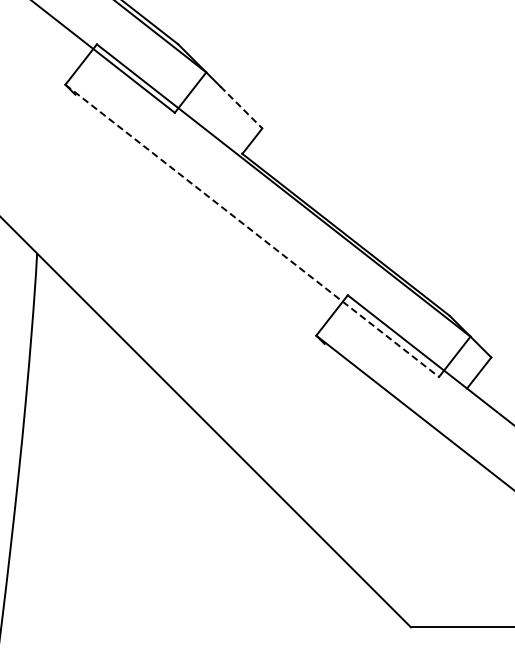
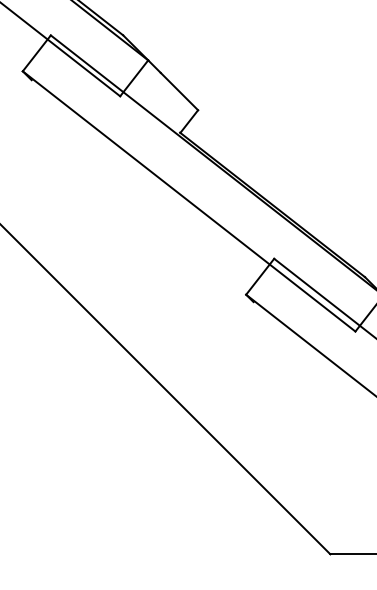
line: (241, 107) -> (179, 91), dashed -> solid
line: (252, 231) -> (189, 201), dashed -> solid

